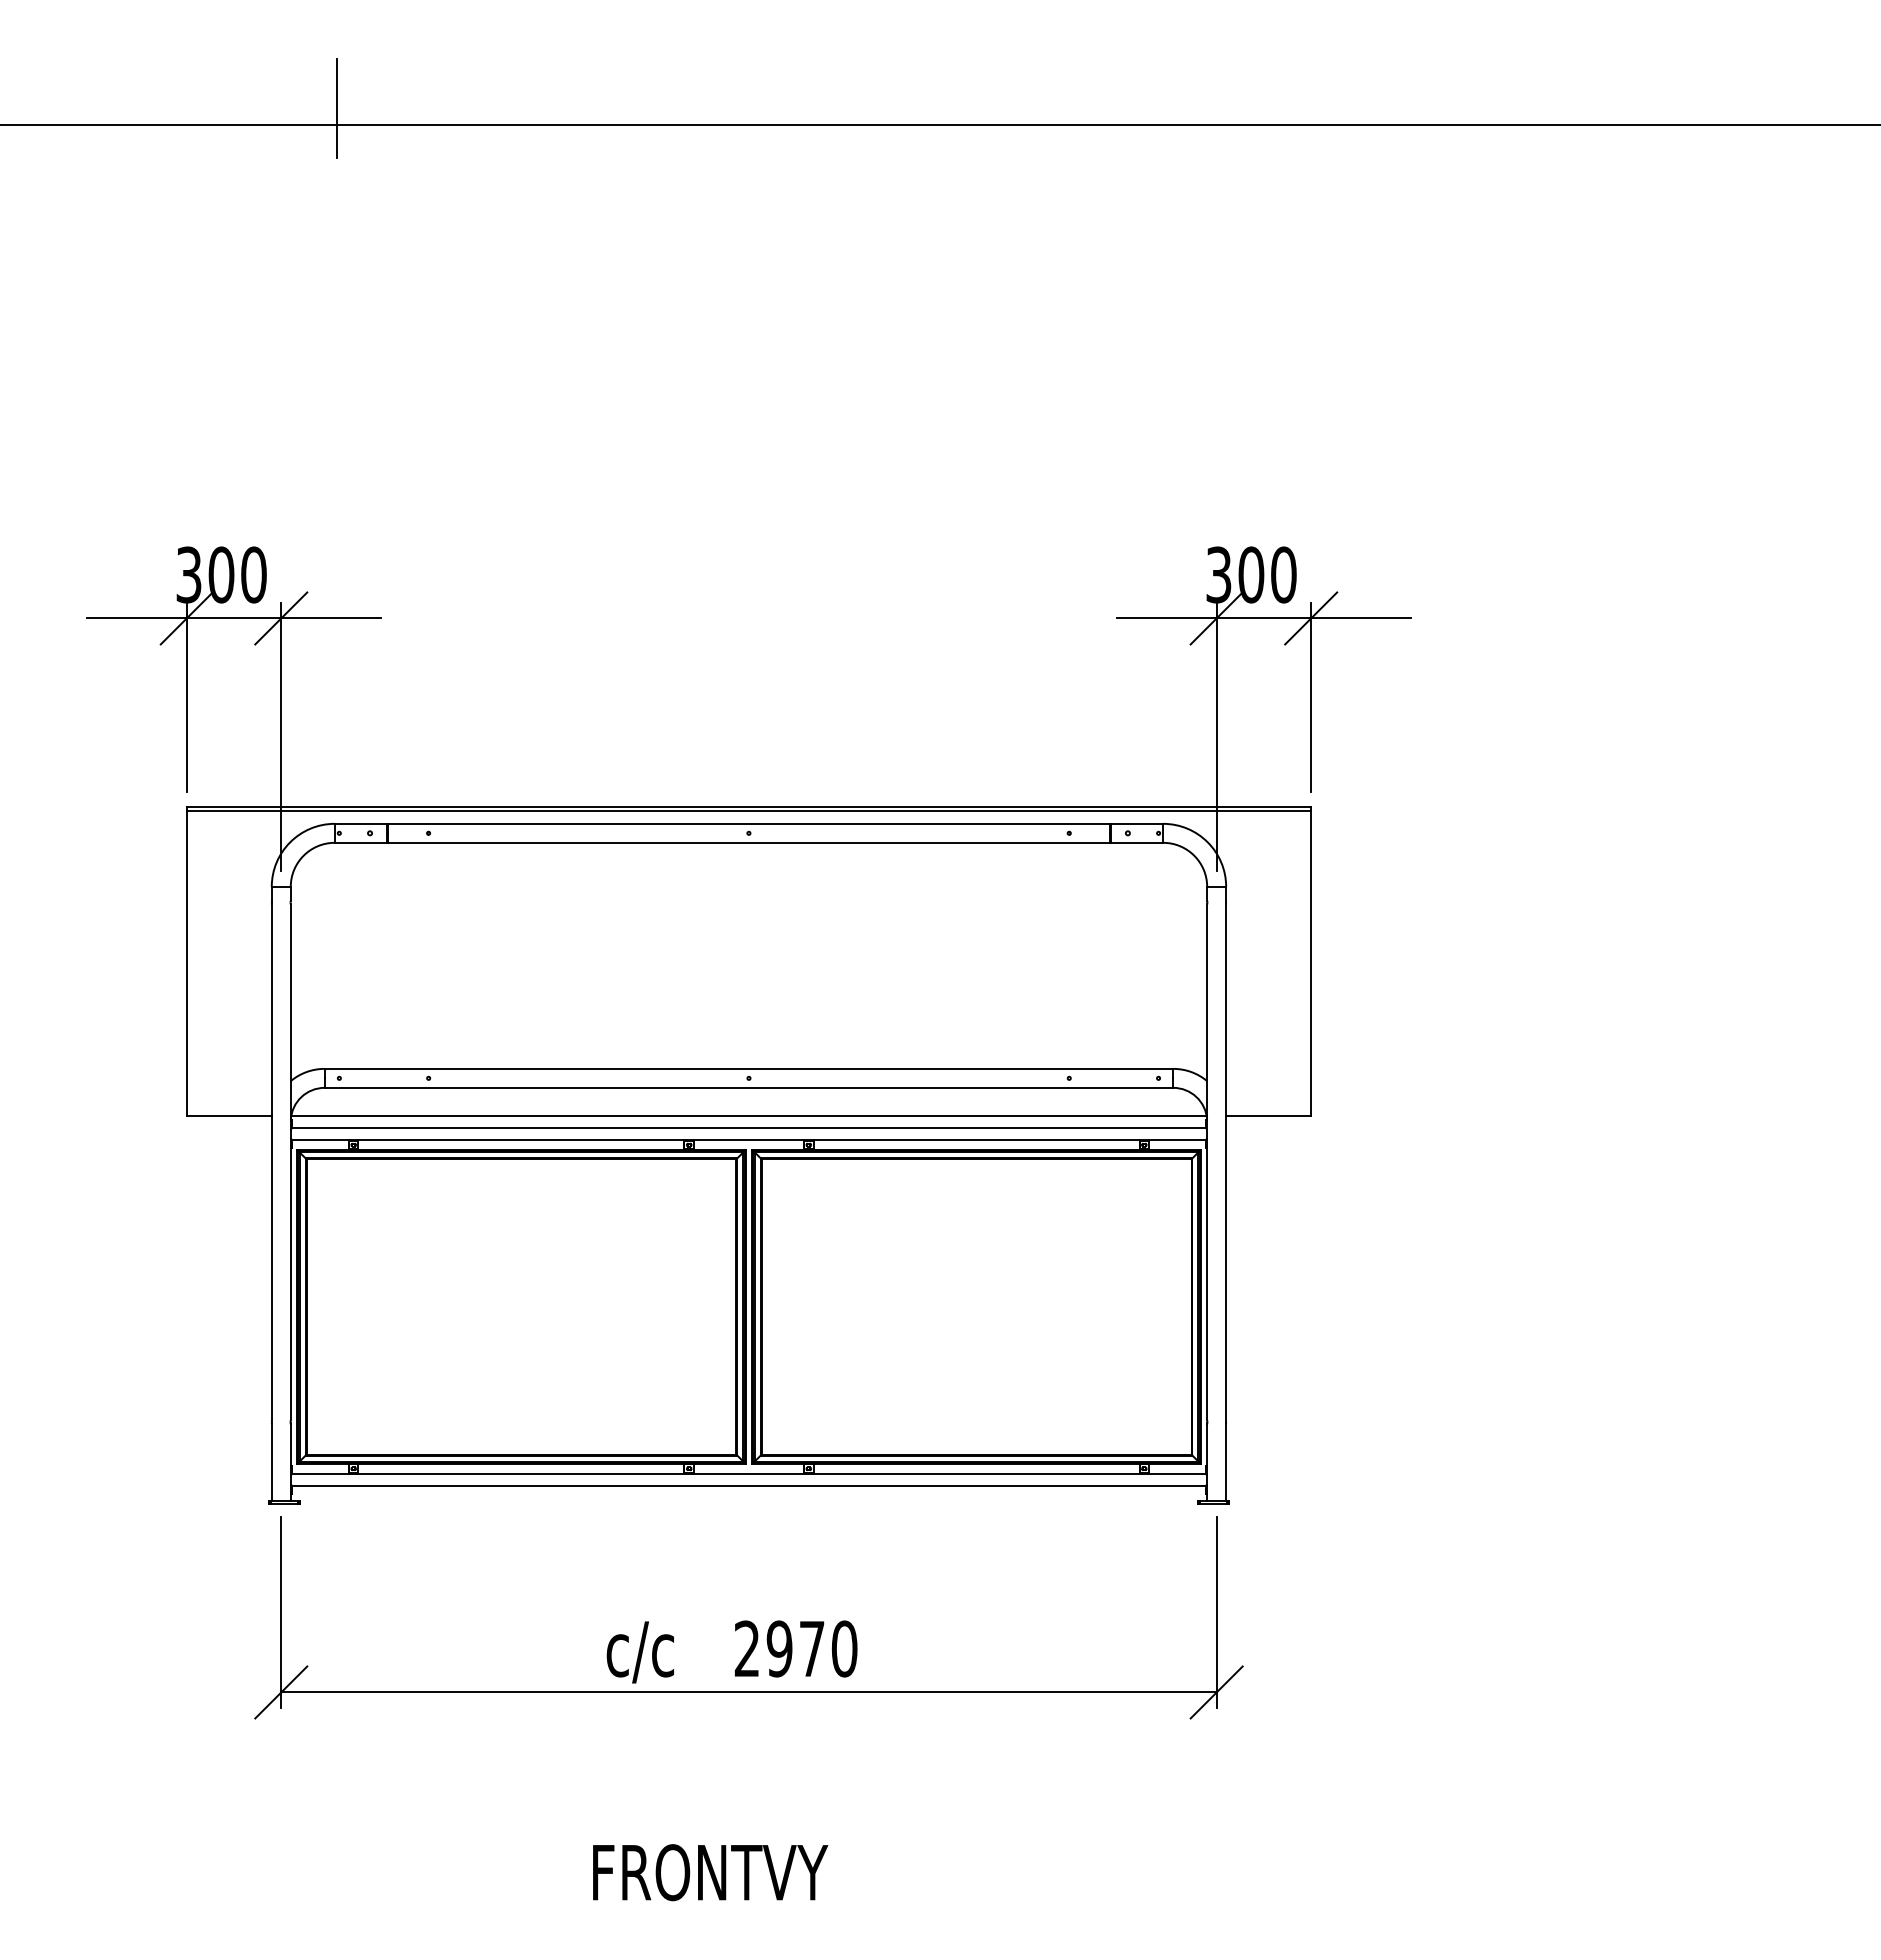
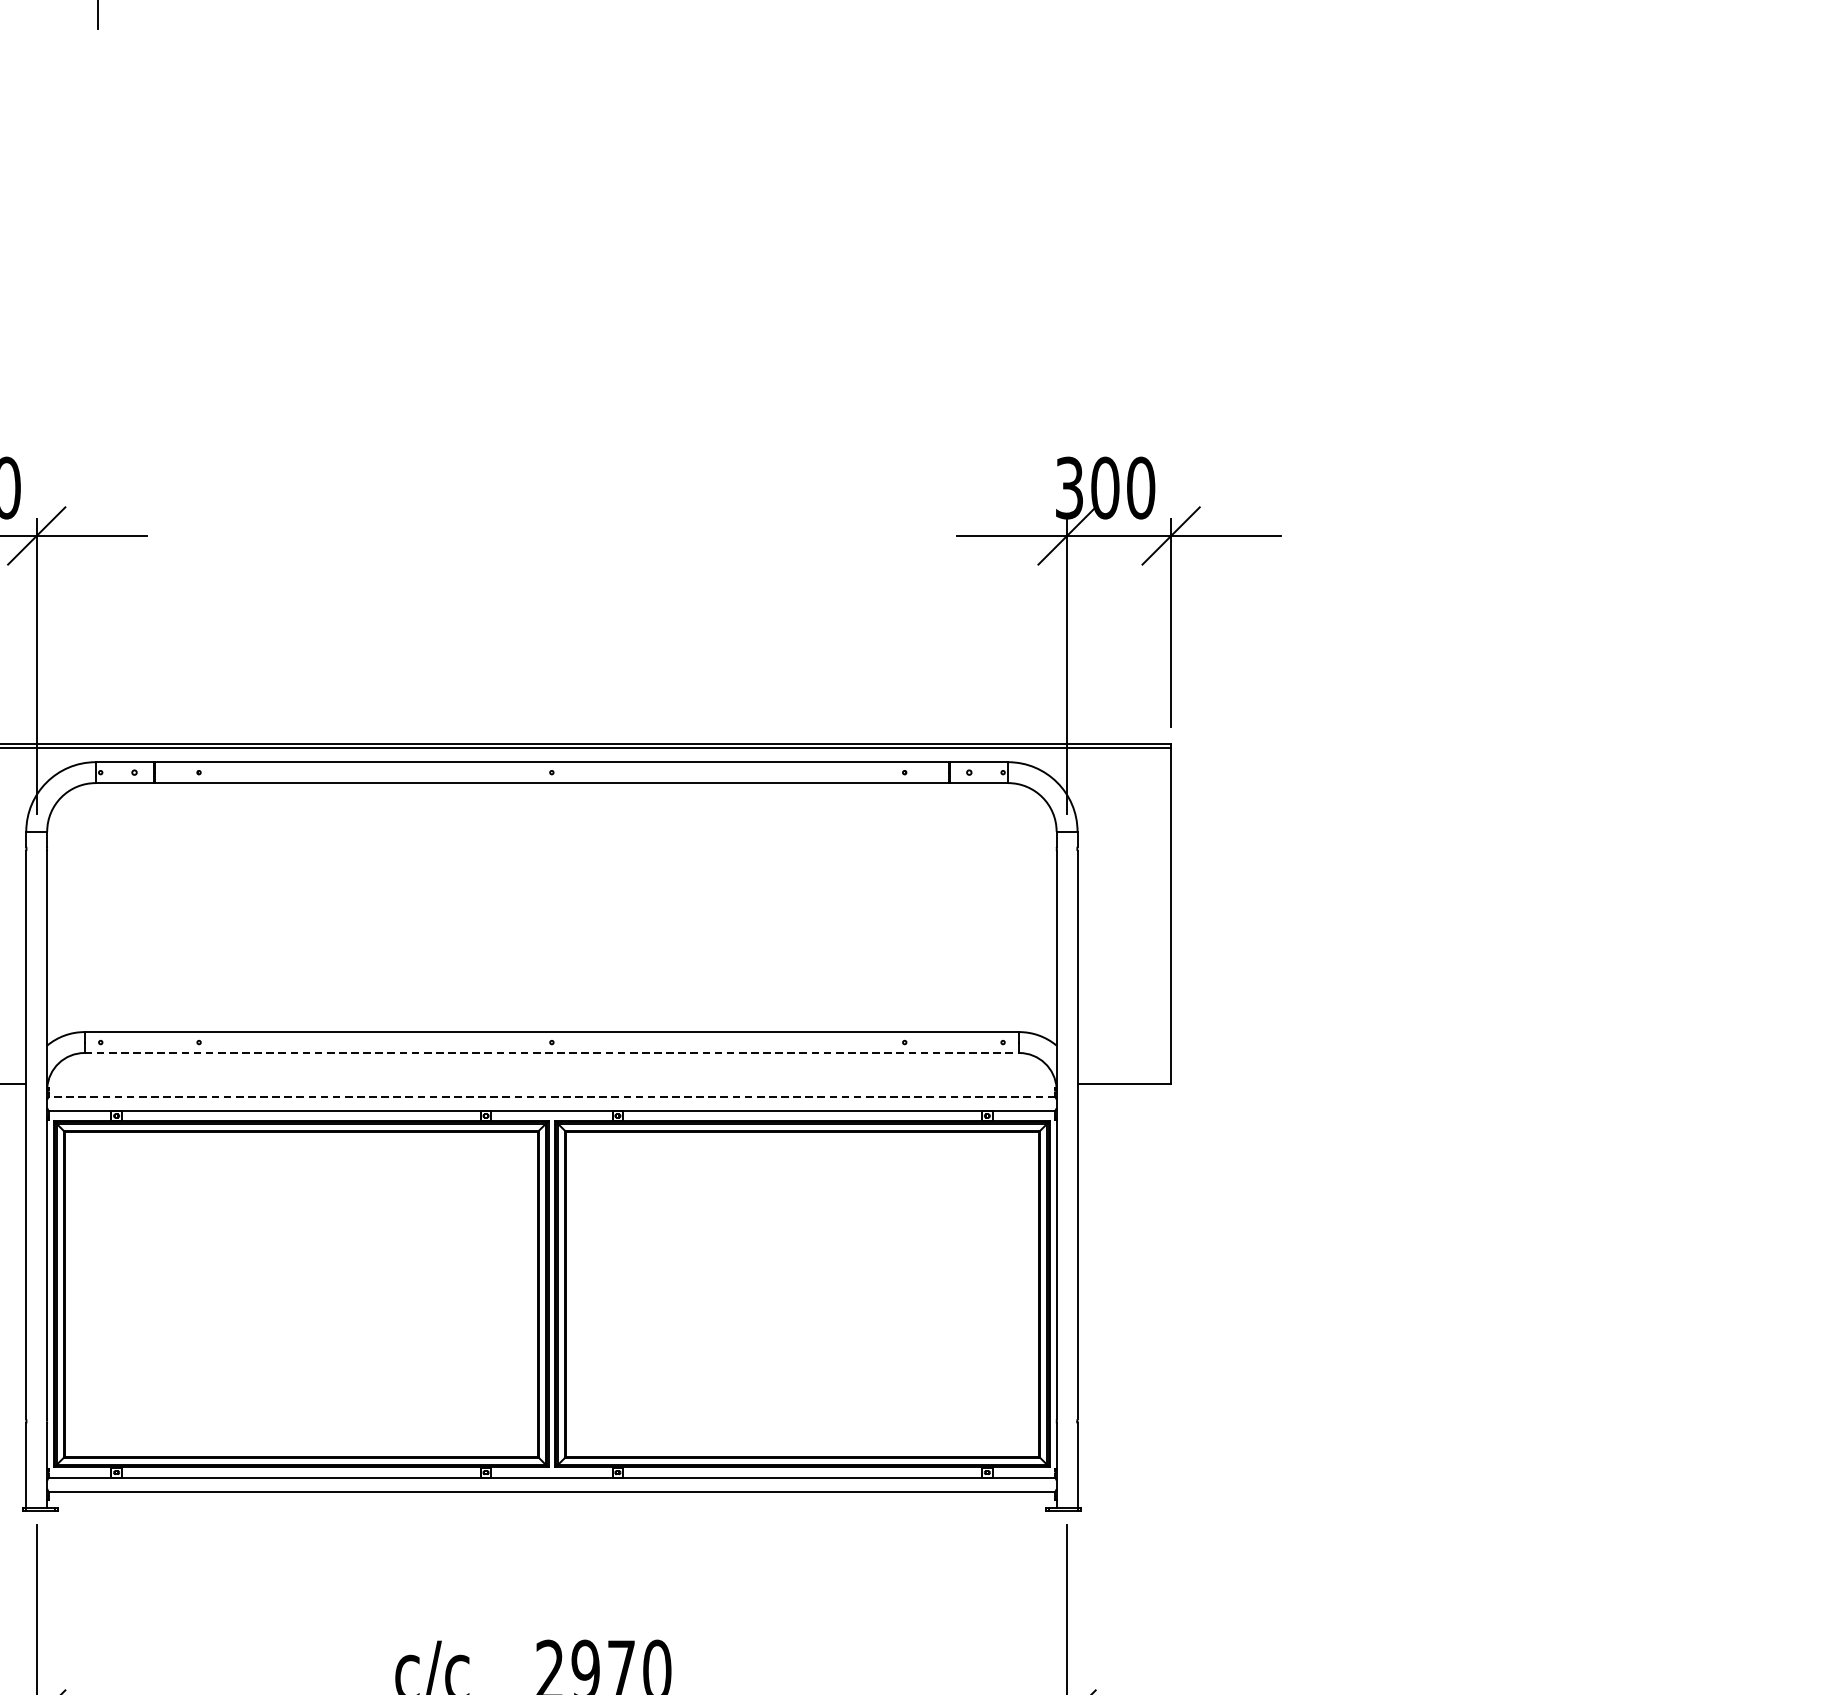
line: (749, 1087) -> (552, 1052), solid -> dashed
line: (748, 1116) -> (551, 1084), removed
line: (749, 1127) -> (552, 1096), solid -> dashed

